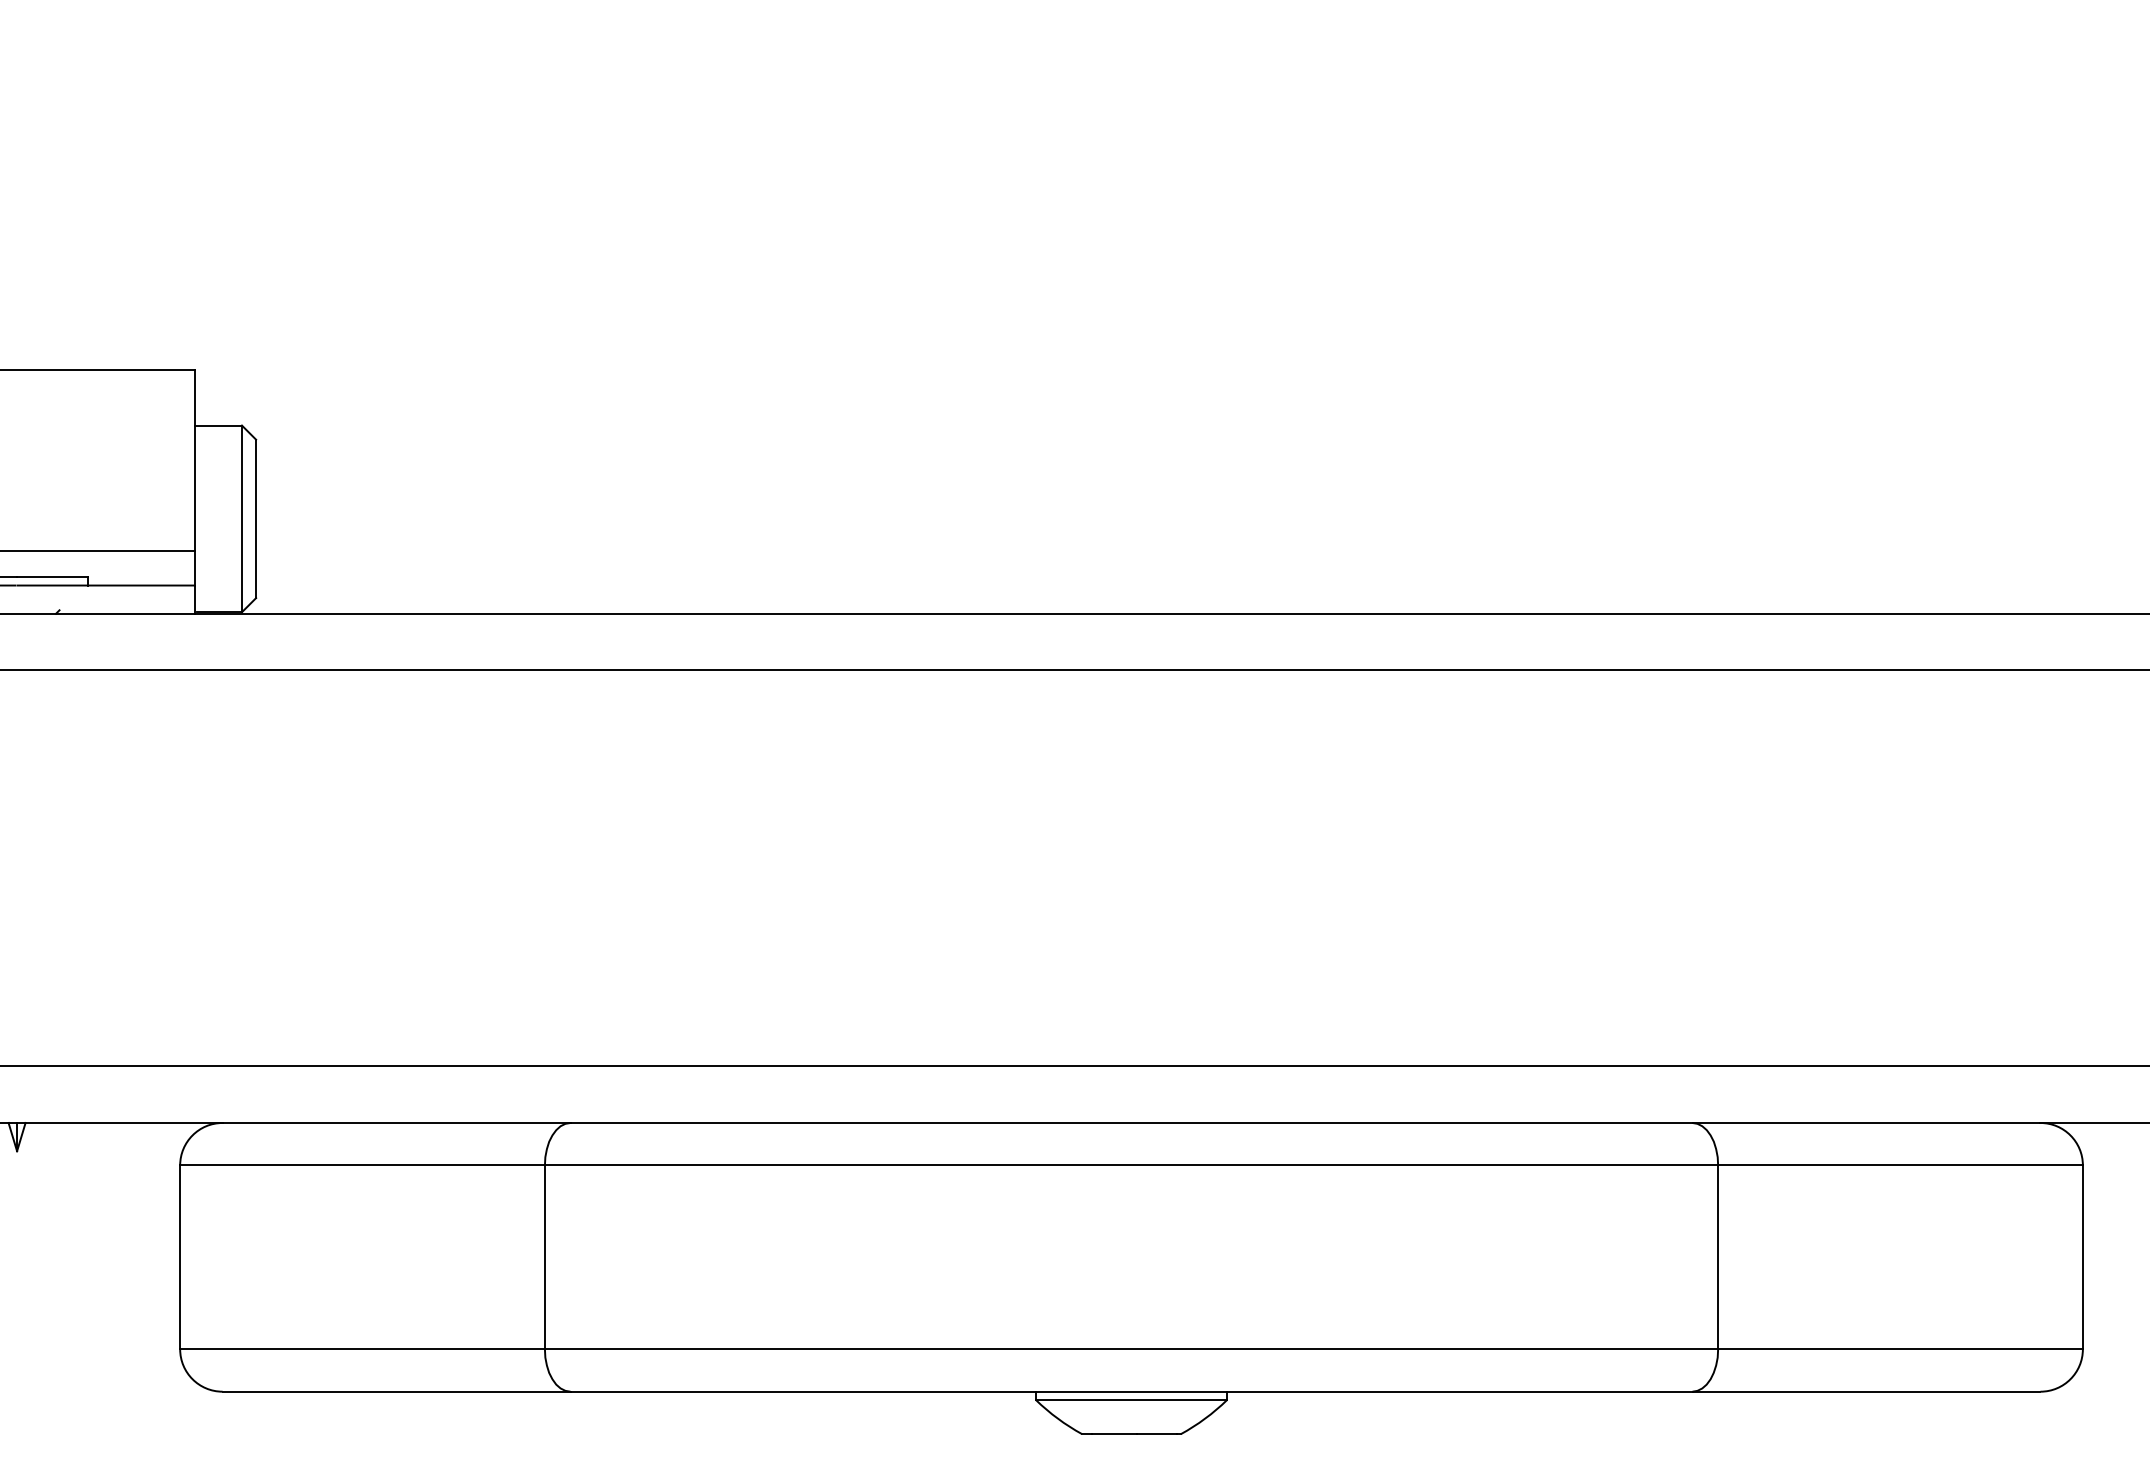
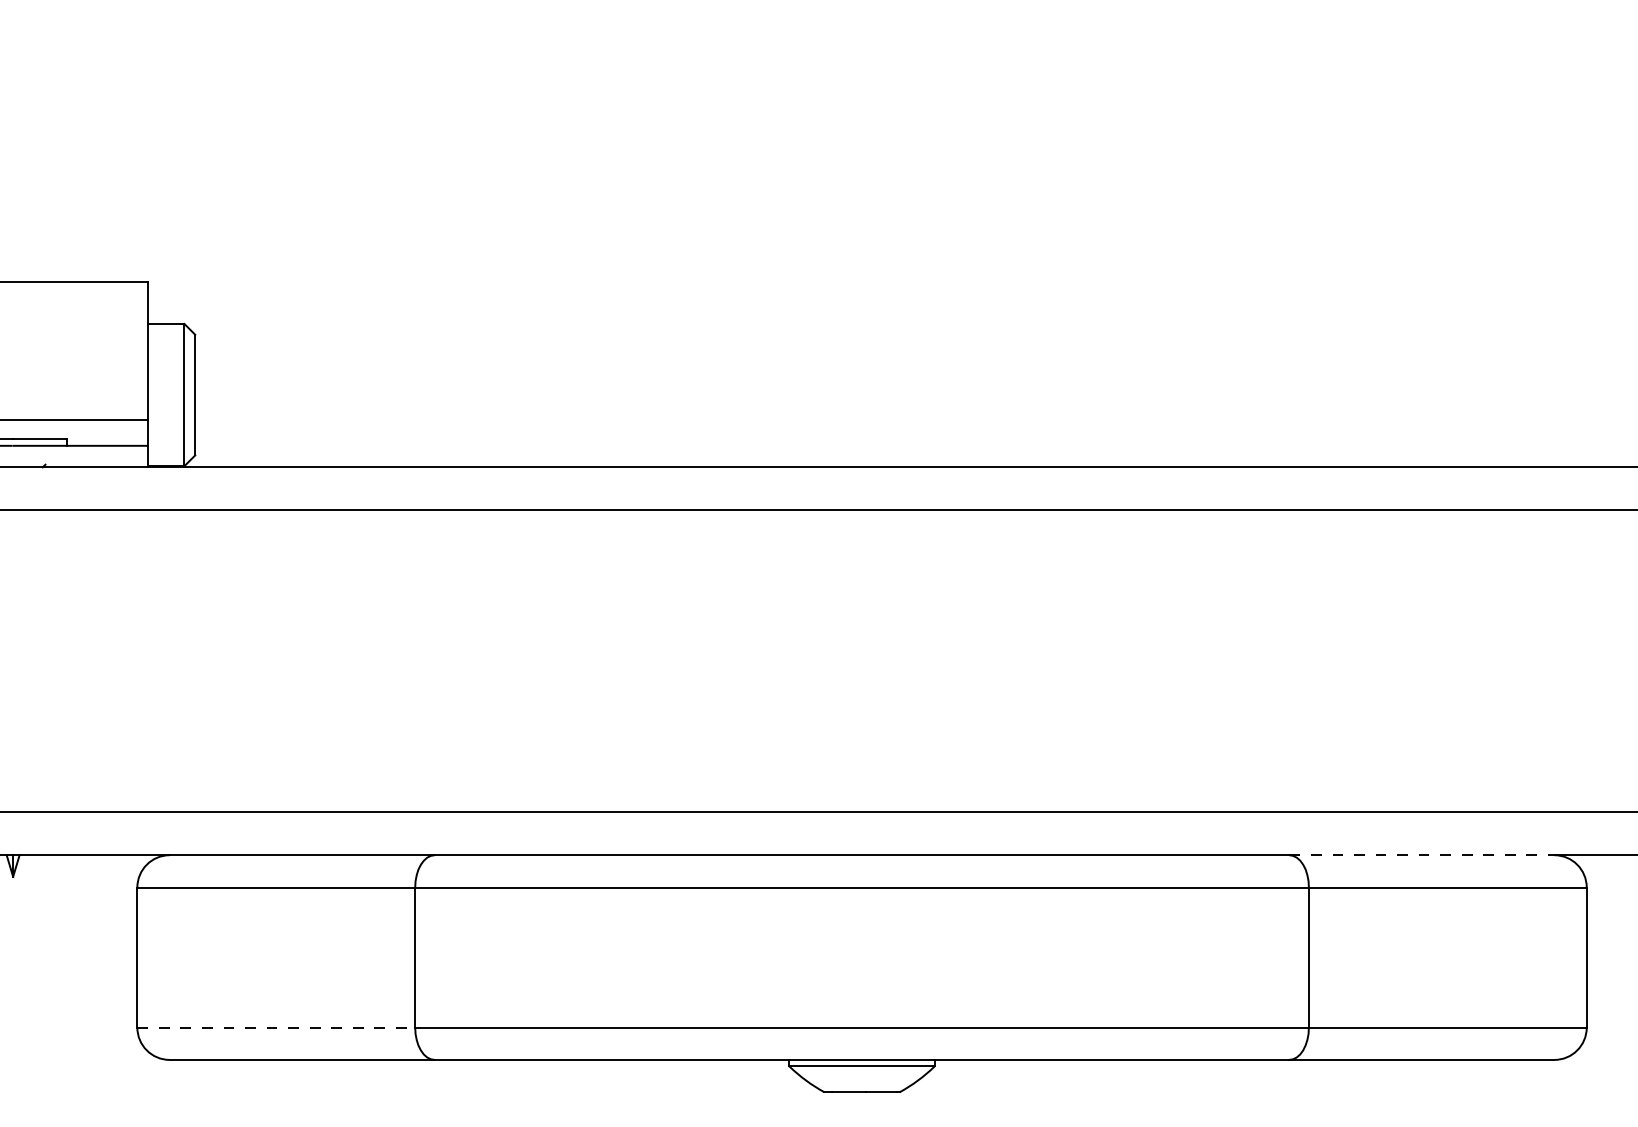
line: (1865, 1123) -> (1421, 855), solid -> dashed
line: (362, 1349) -> (276, 1027), solid -> dashed

